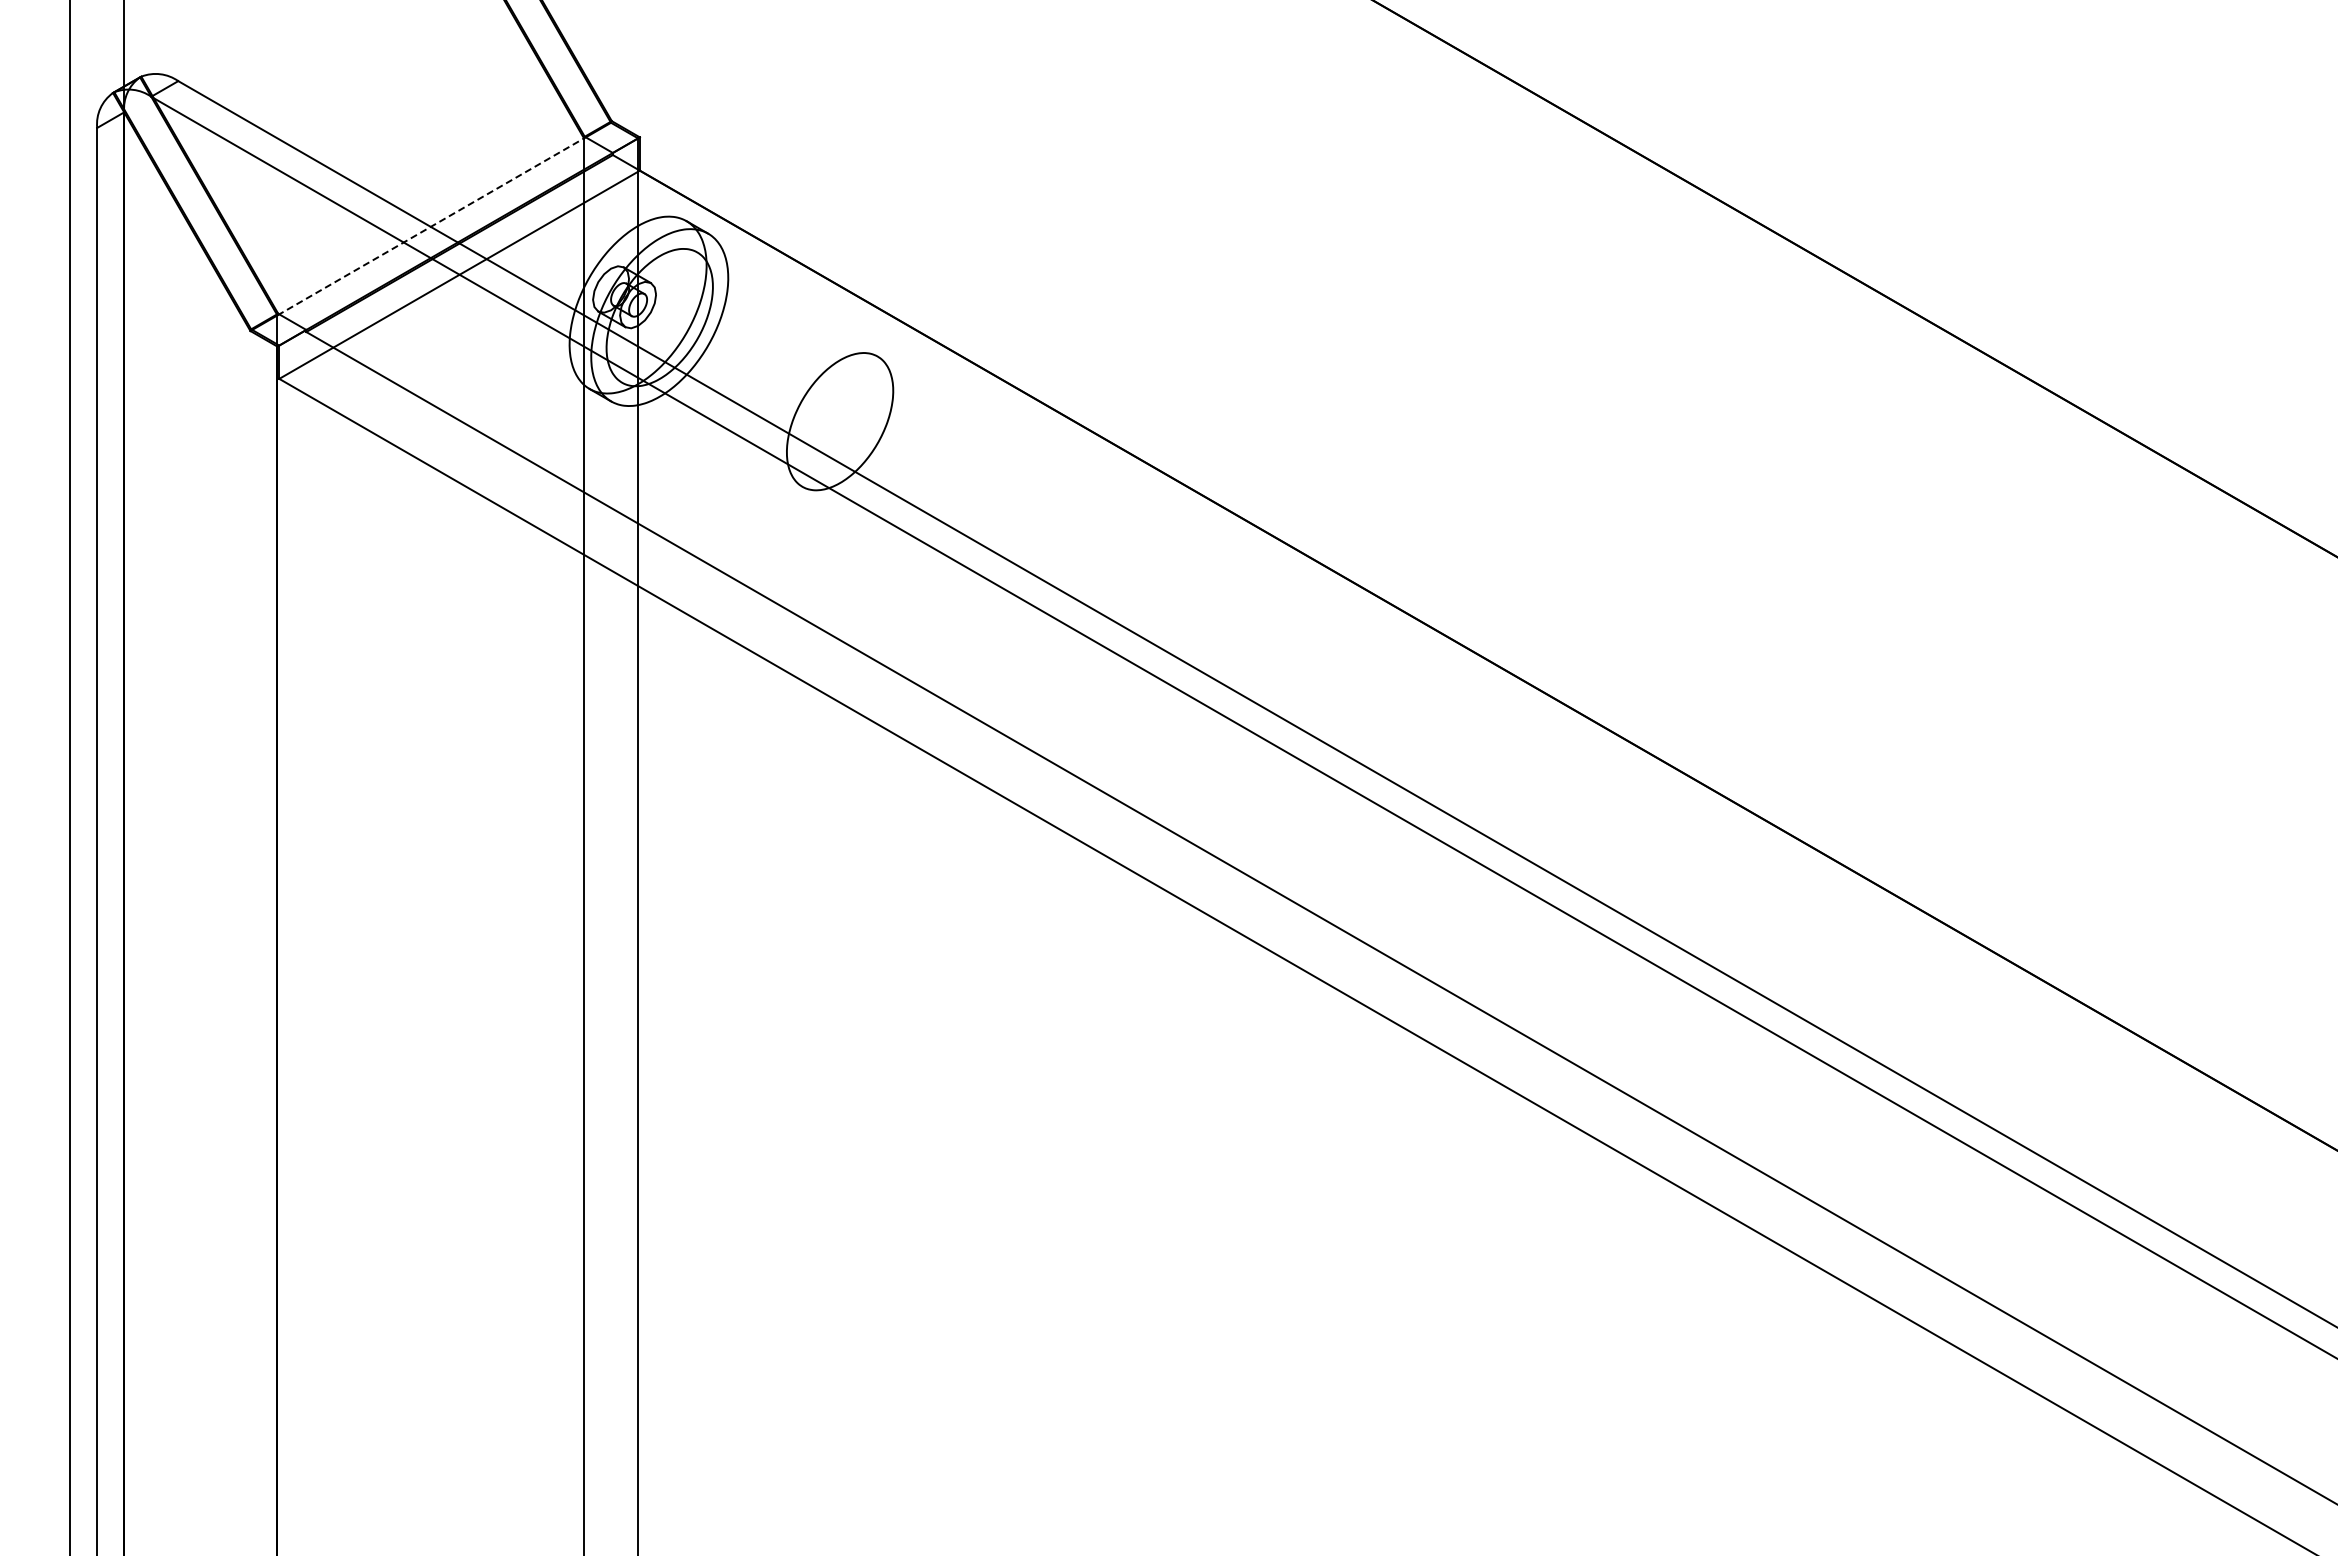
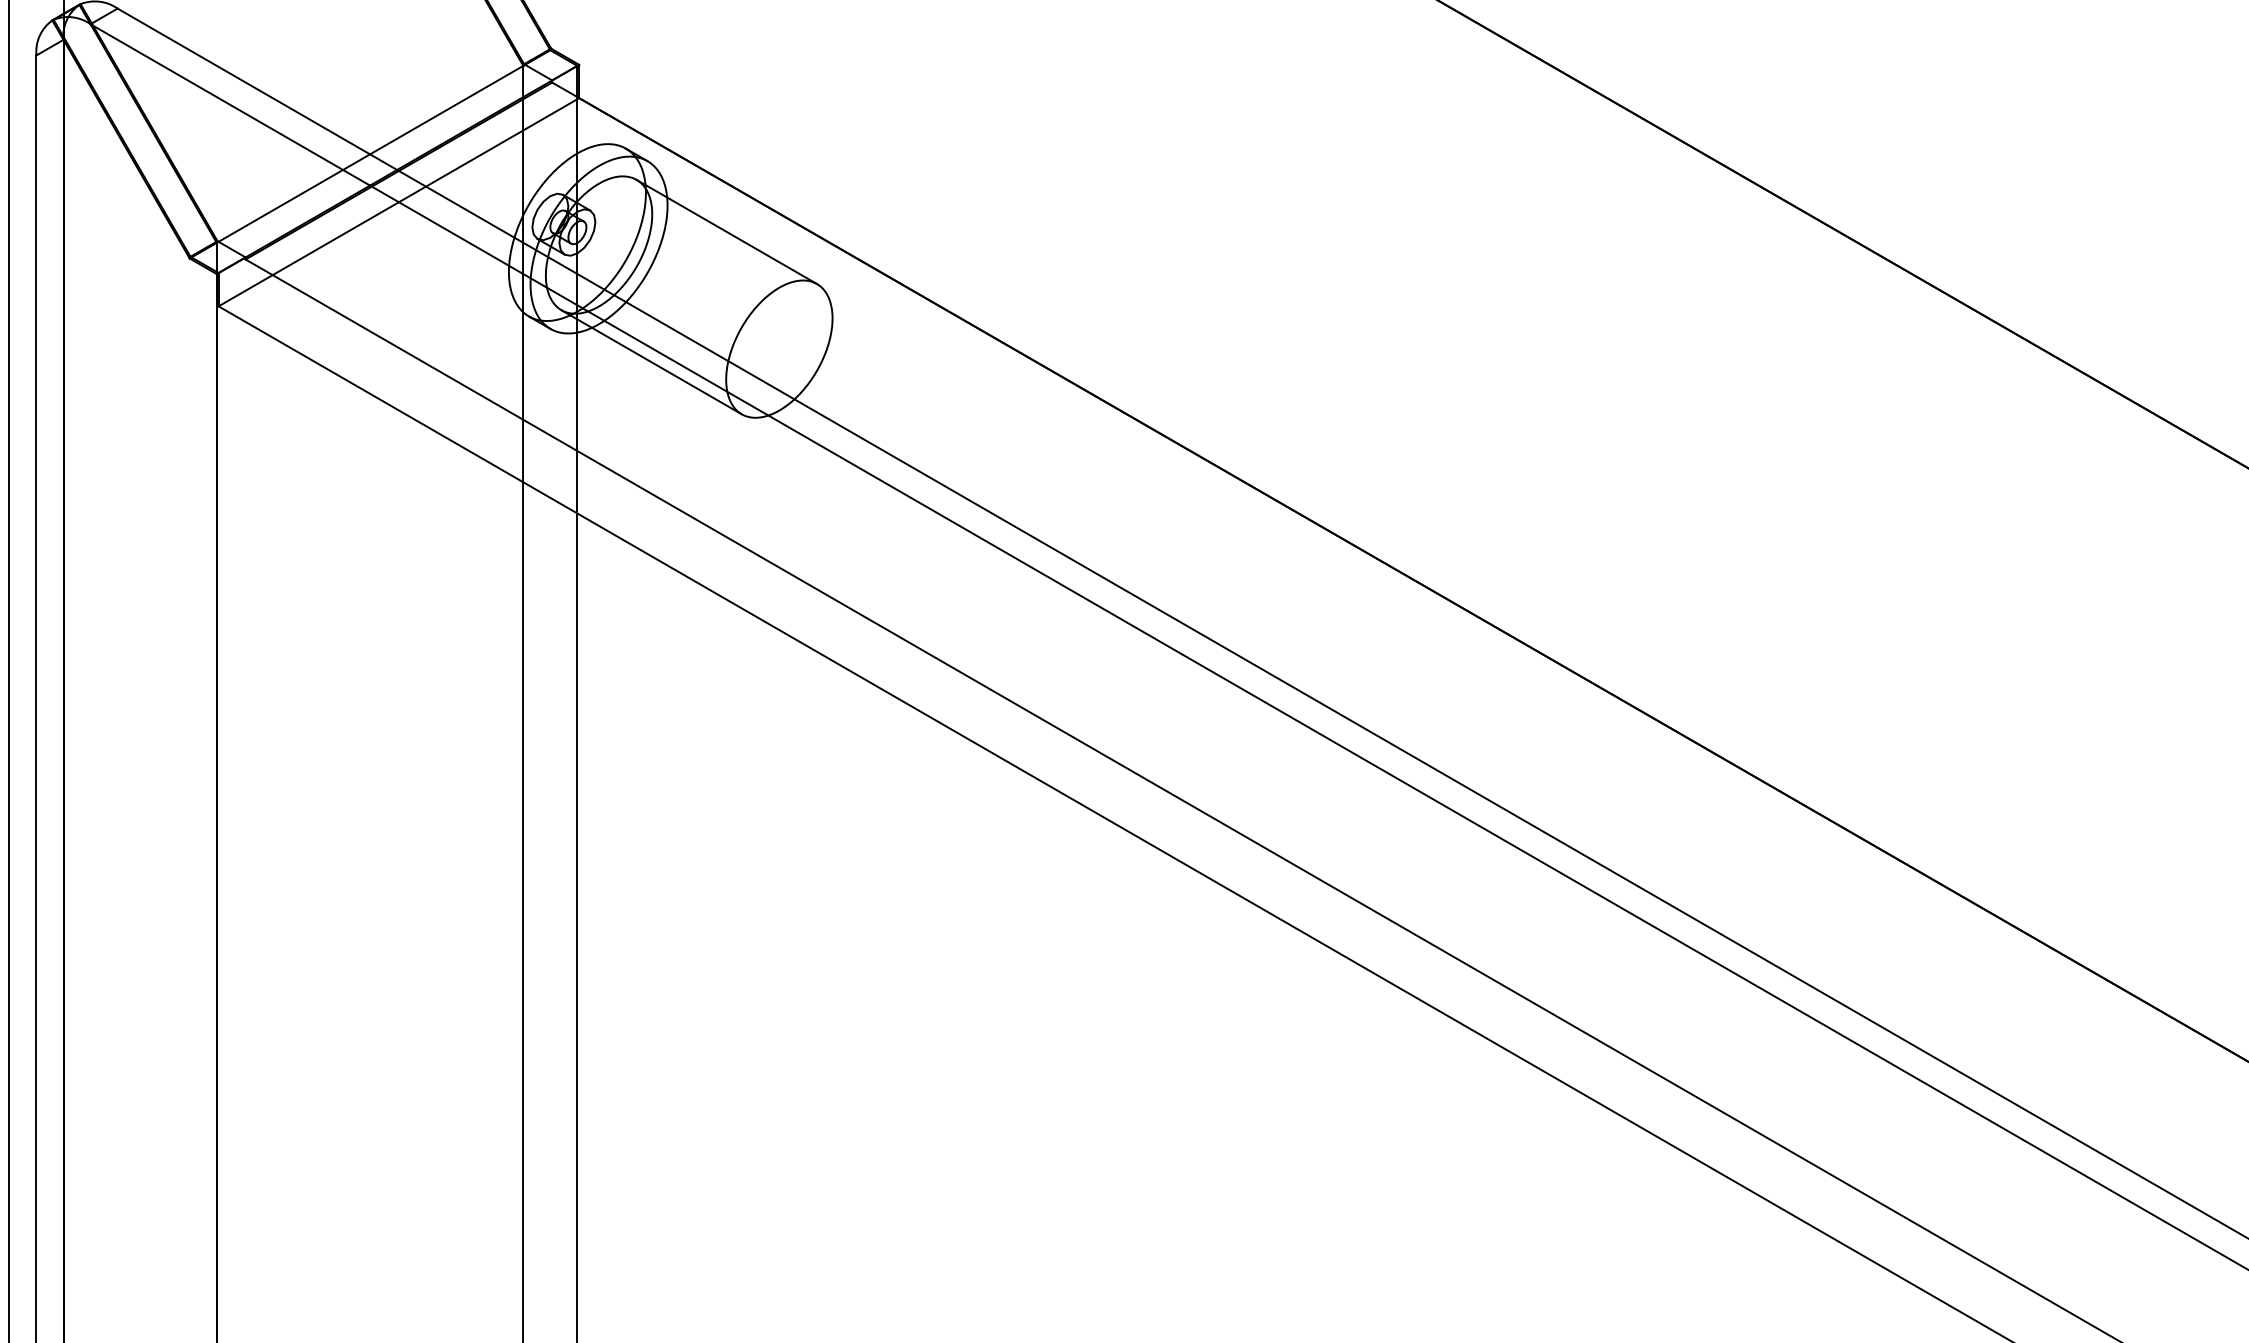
line: (430, 226) -> (369, 153), dashed -> solid
line: (787, 304) -> (726, 231), added
line: (712, 434) -> (651, 361), added

